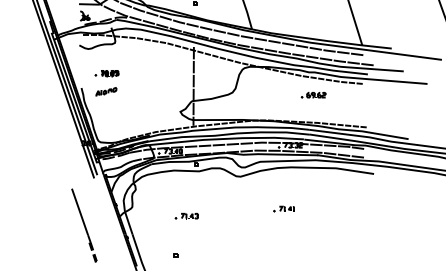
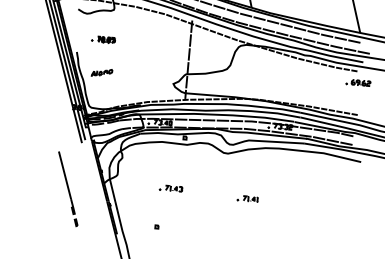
part: (106, 91) -> (102, 72), moved
part: (313, 95) -> (358, 83), moved
part: (283, 208) -> (247, 198), moved

